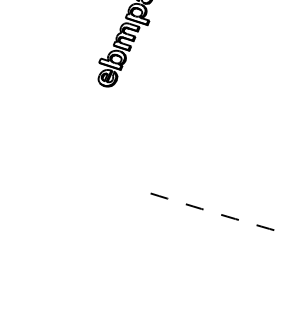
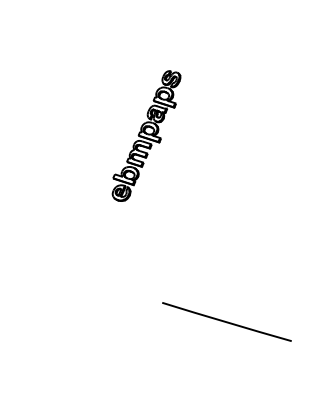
arc: (218, 214) -> (226, 322), dashed -> solid

